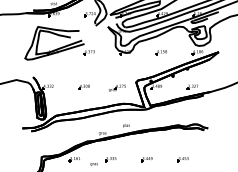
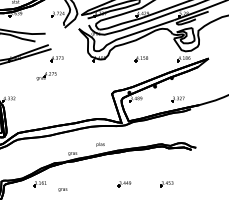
part: (83, 86) -> (50, 98), removed
part: (117, 87) -> (46, 75), moved
part: (110, 159) -> (81, 184), removed

